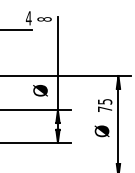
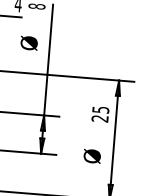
text: (40, 90) -> (29, 42), moved
text: (104, 109) -> (99, 118), 75 -> 25
text: (101, 131) -> (91, 156), moved

